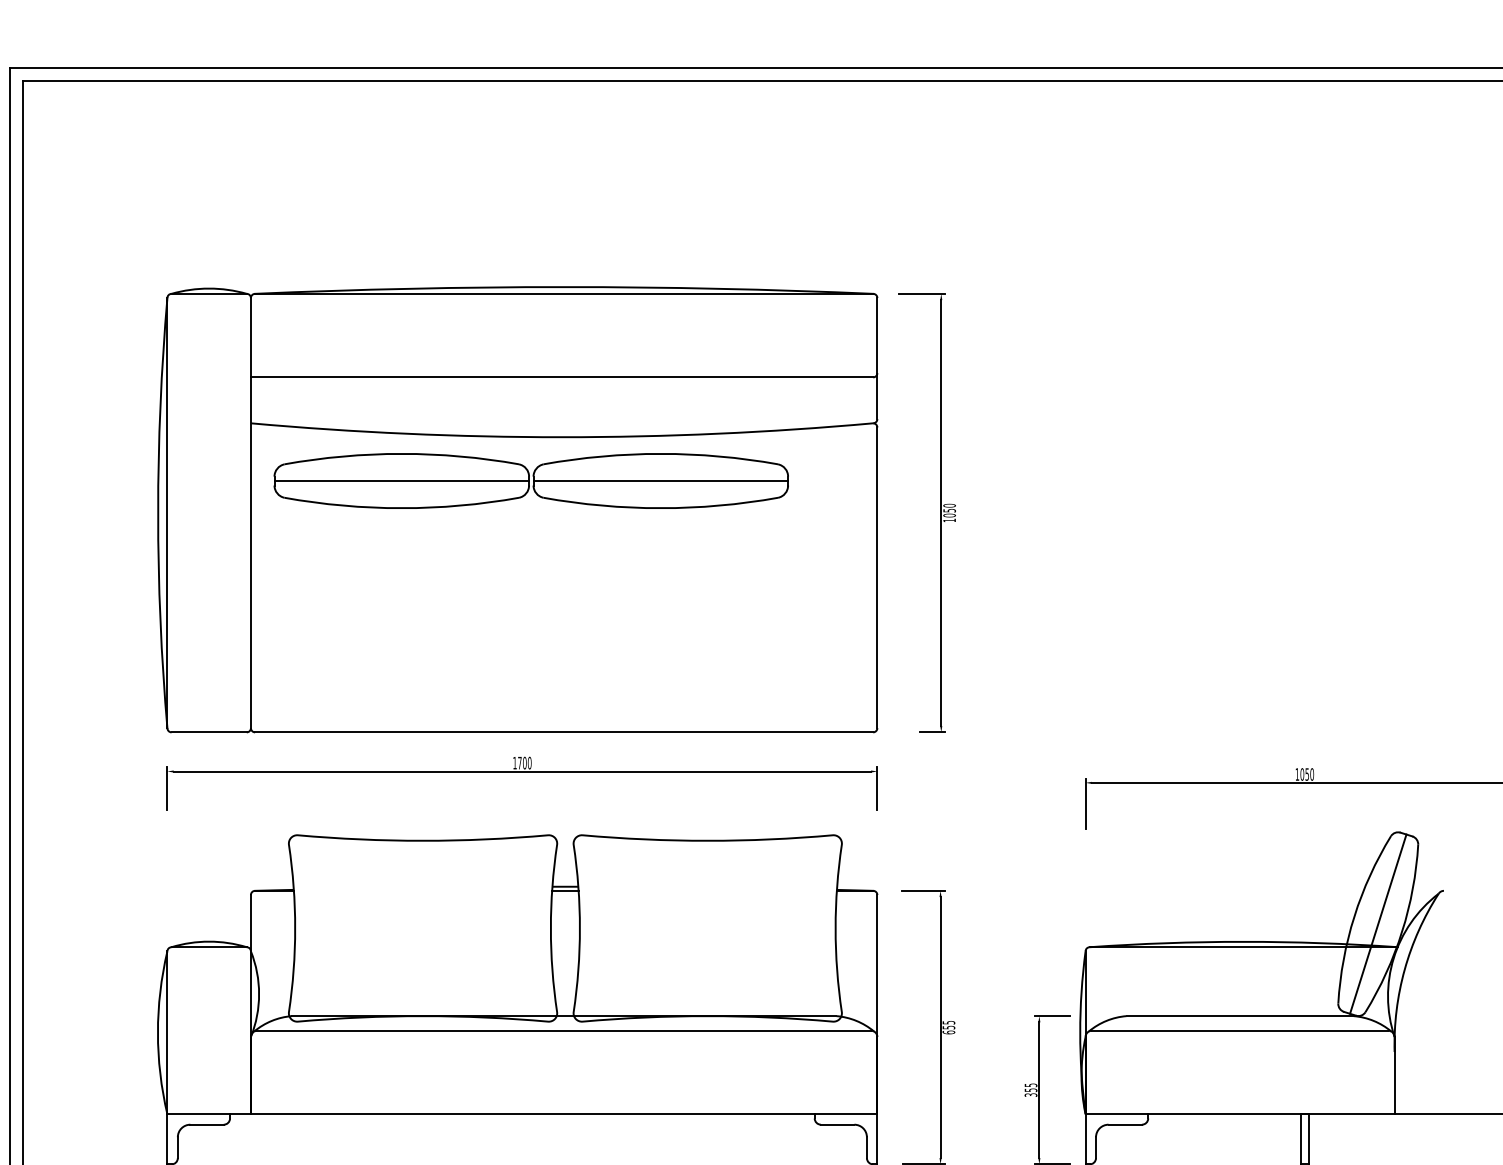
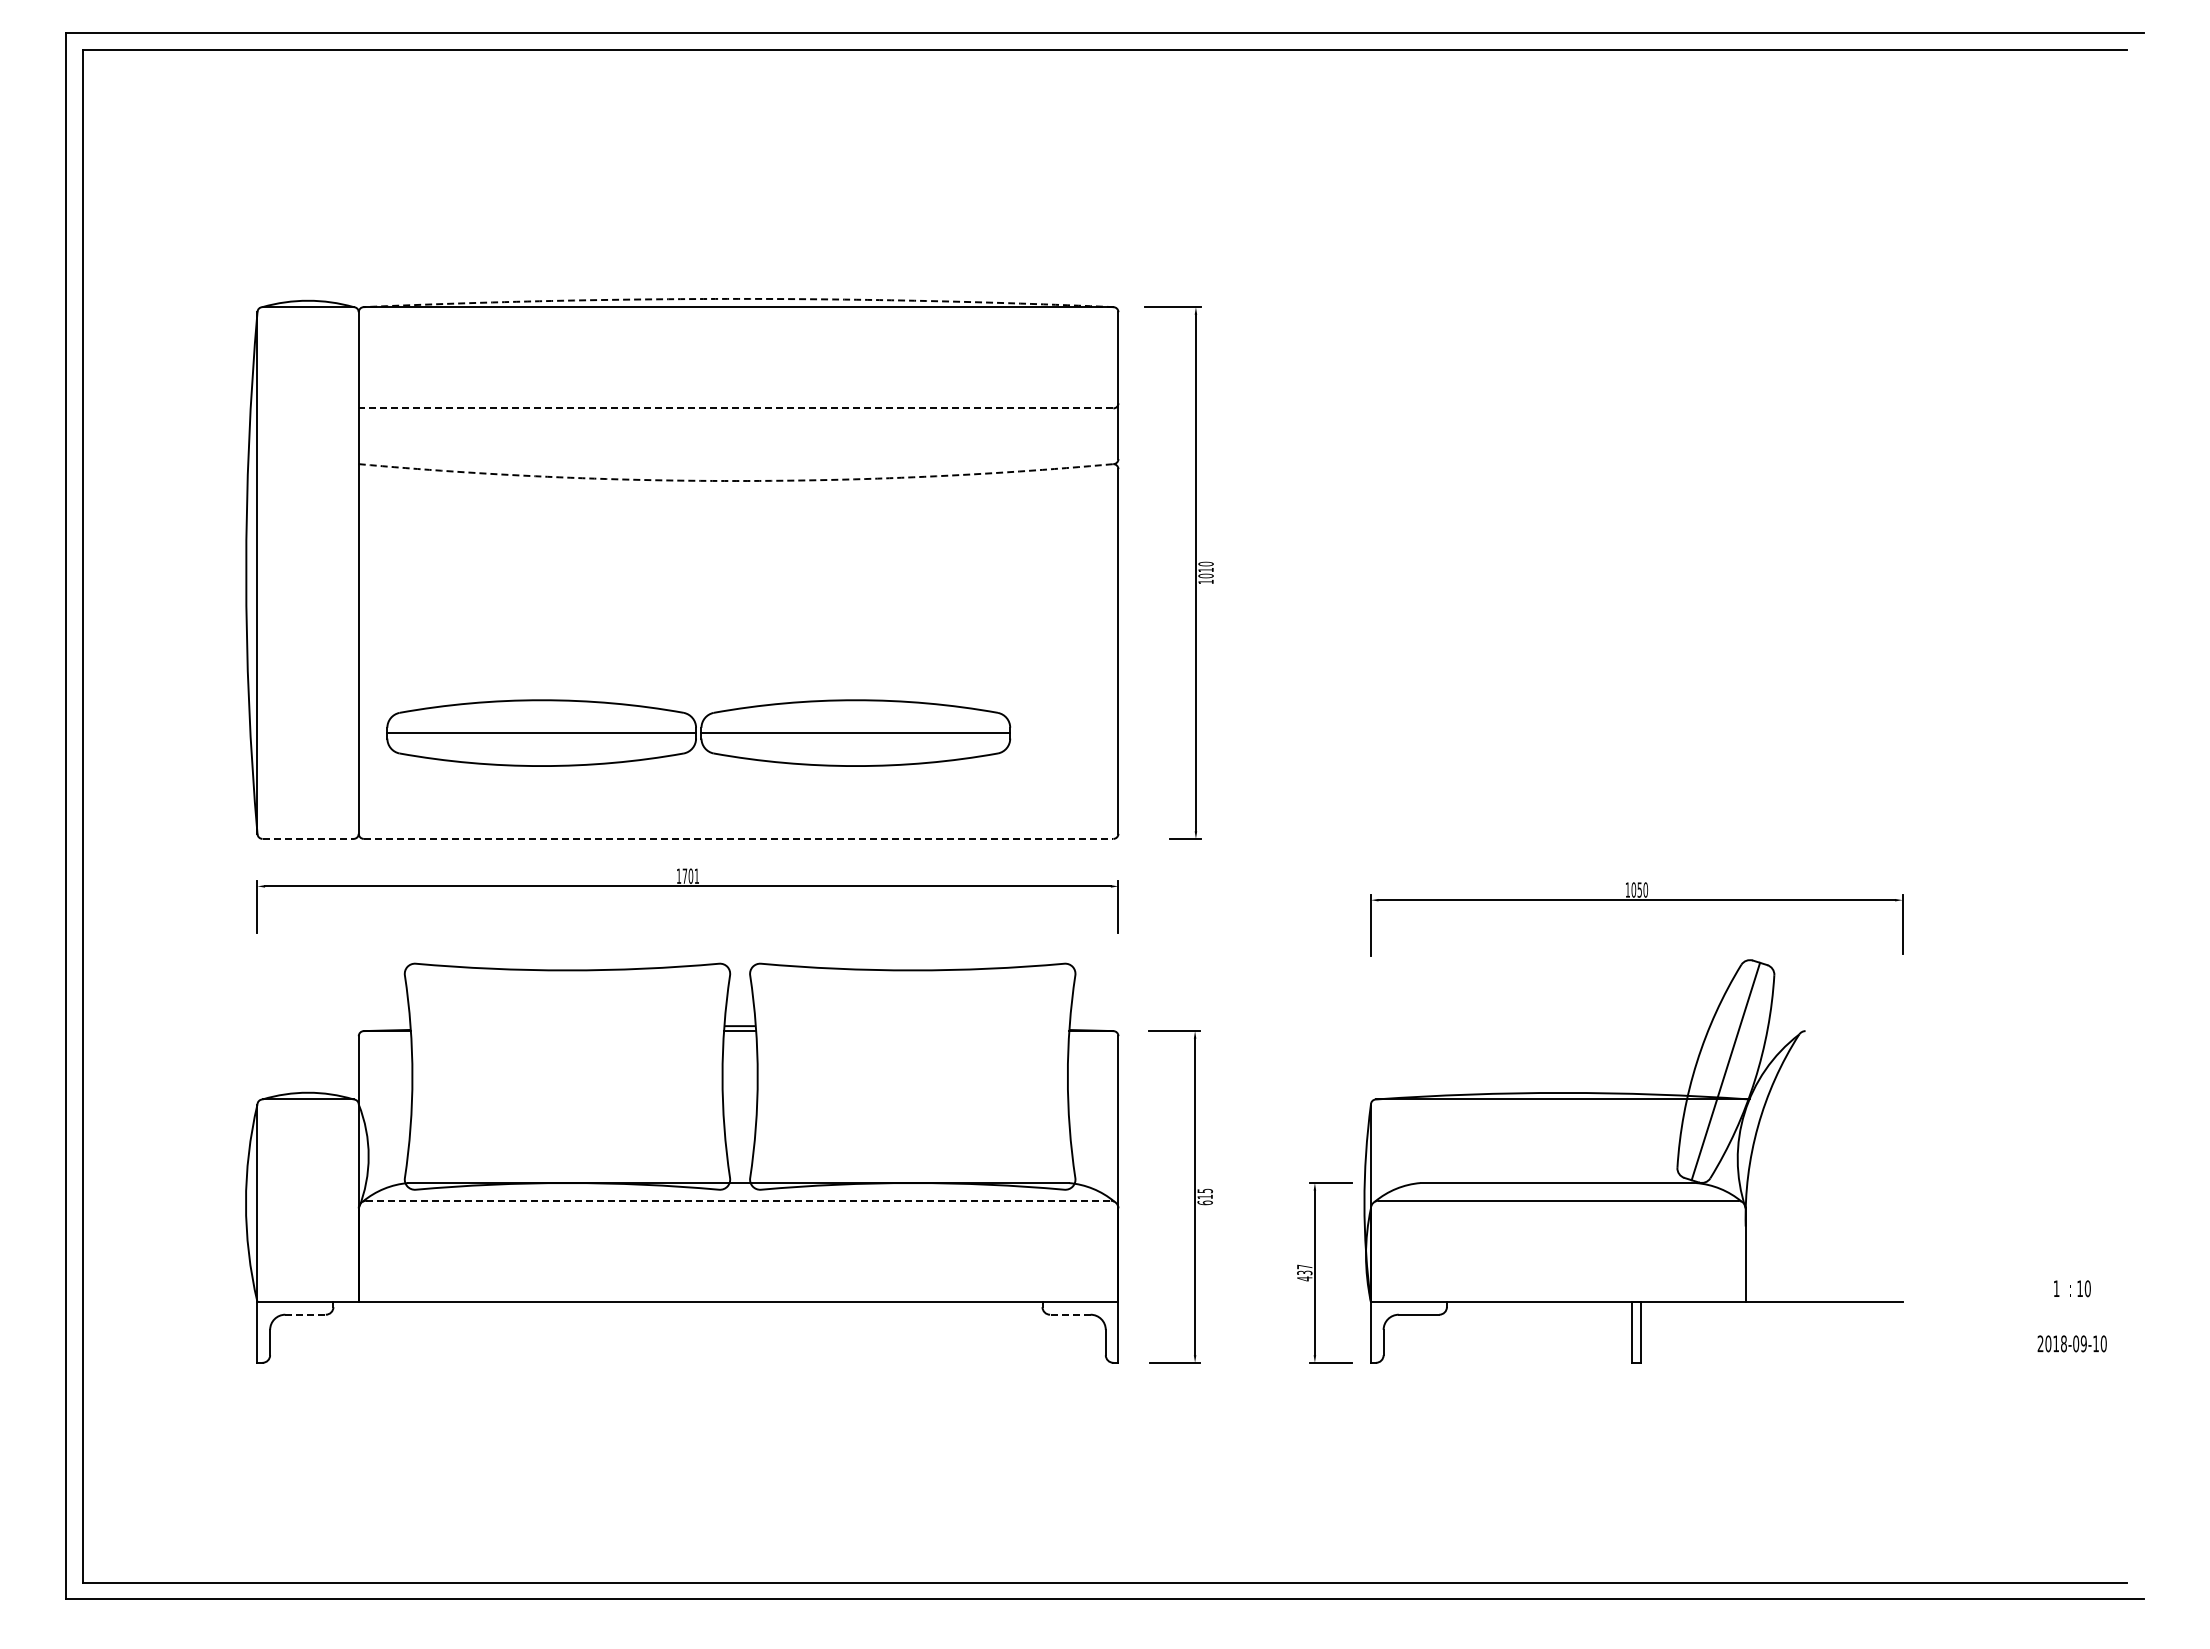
arc: (564, 286) -> (738, 298), solid -> dashed
line: (561, 377) -> (735, 408), solid -> dashed
arc: (562, 437) -> (736, 481), solid -> dashed
part: (531, 480) -> (698, 732), moved
text: (949, 511) -> (1205, 570), 1050 -> 1010
line: (209, 732) -> (308, 838), solid -> dashed
line: (564, 732) -> (738, 838), solid -> dashed
text: (529, 762) -> (696, 875), 1700 -> 1701
text: (948, 1027) -> (1204, 1196), 655 -> 615
line: (564, 1030) -> (739, 1200), solid -> dashed
text: (1030, 1089) -> (1304, 1272), 355 -> 437
line: (207, 1124) -> (306, 1314), solid -> dashed
line: (837, 1124) -> (1069, 1314), solid -> dashed

